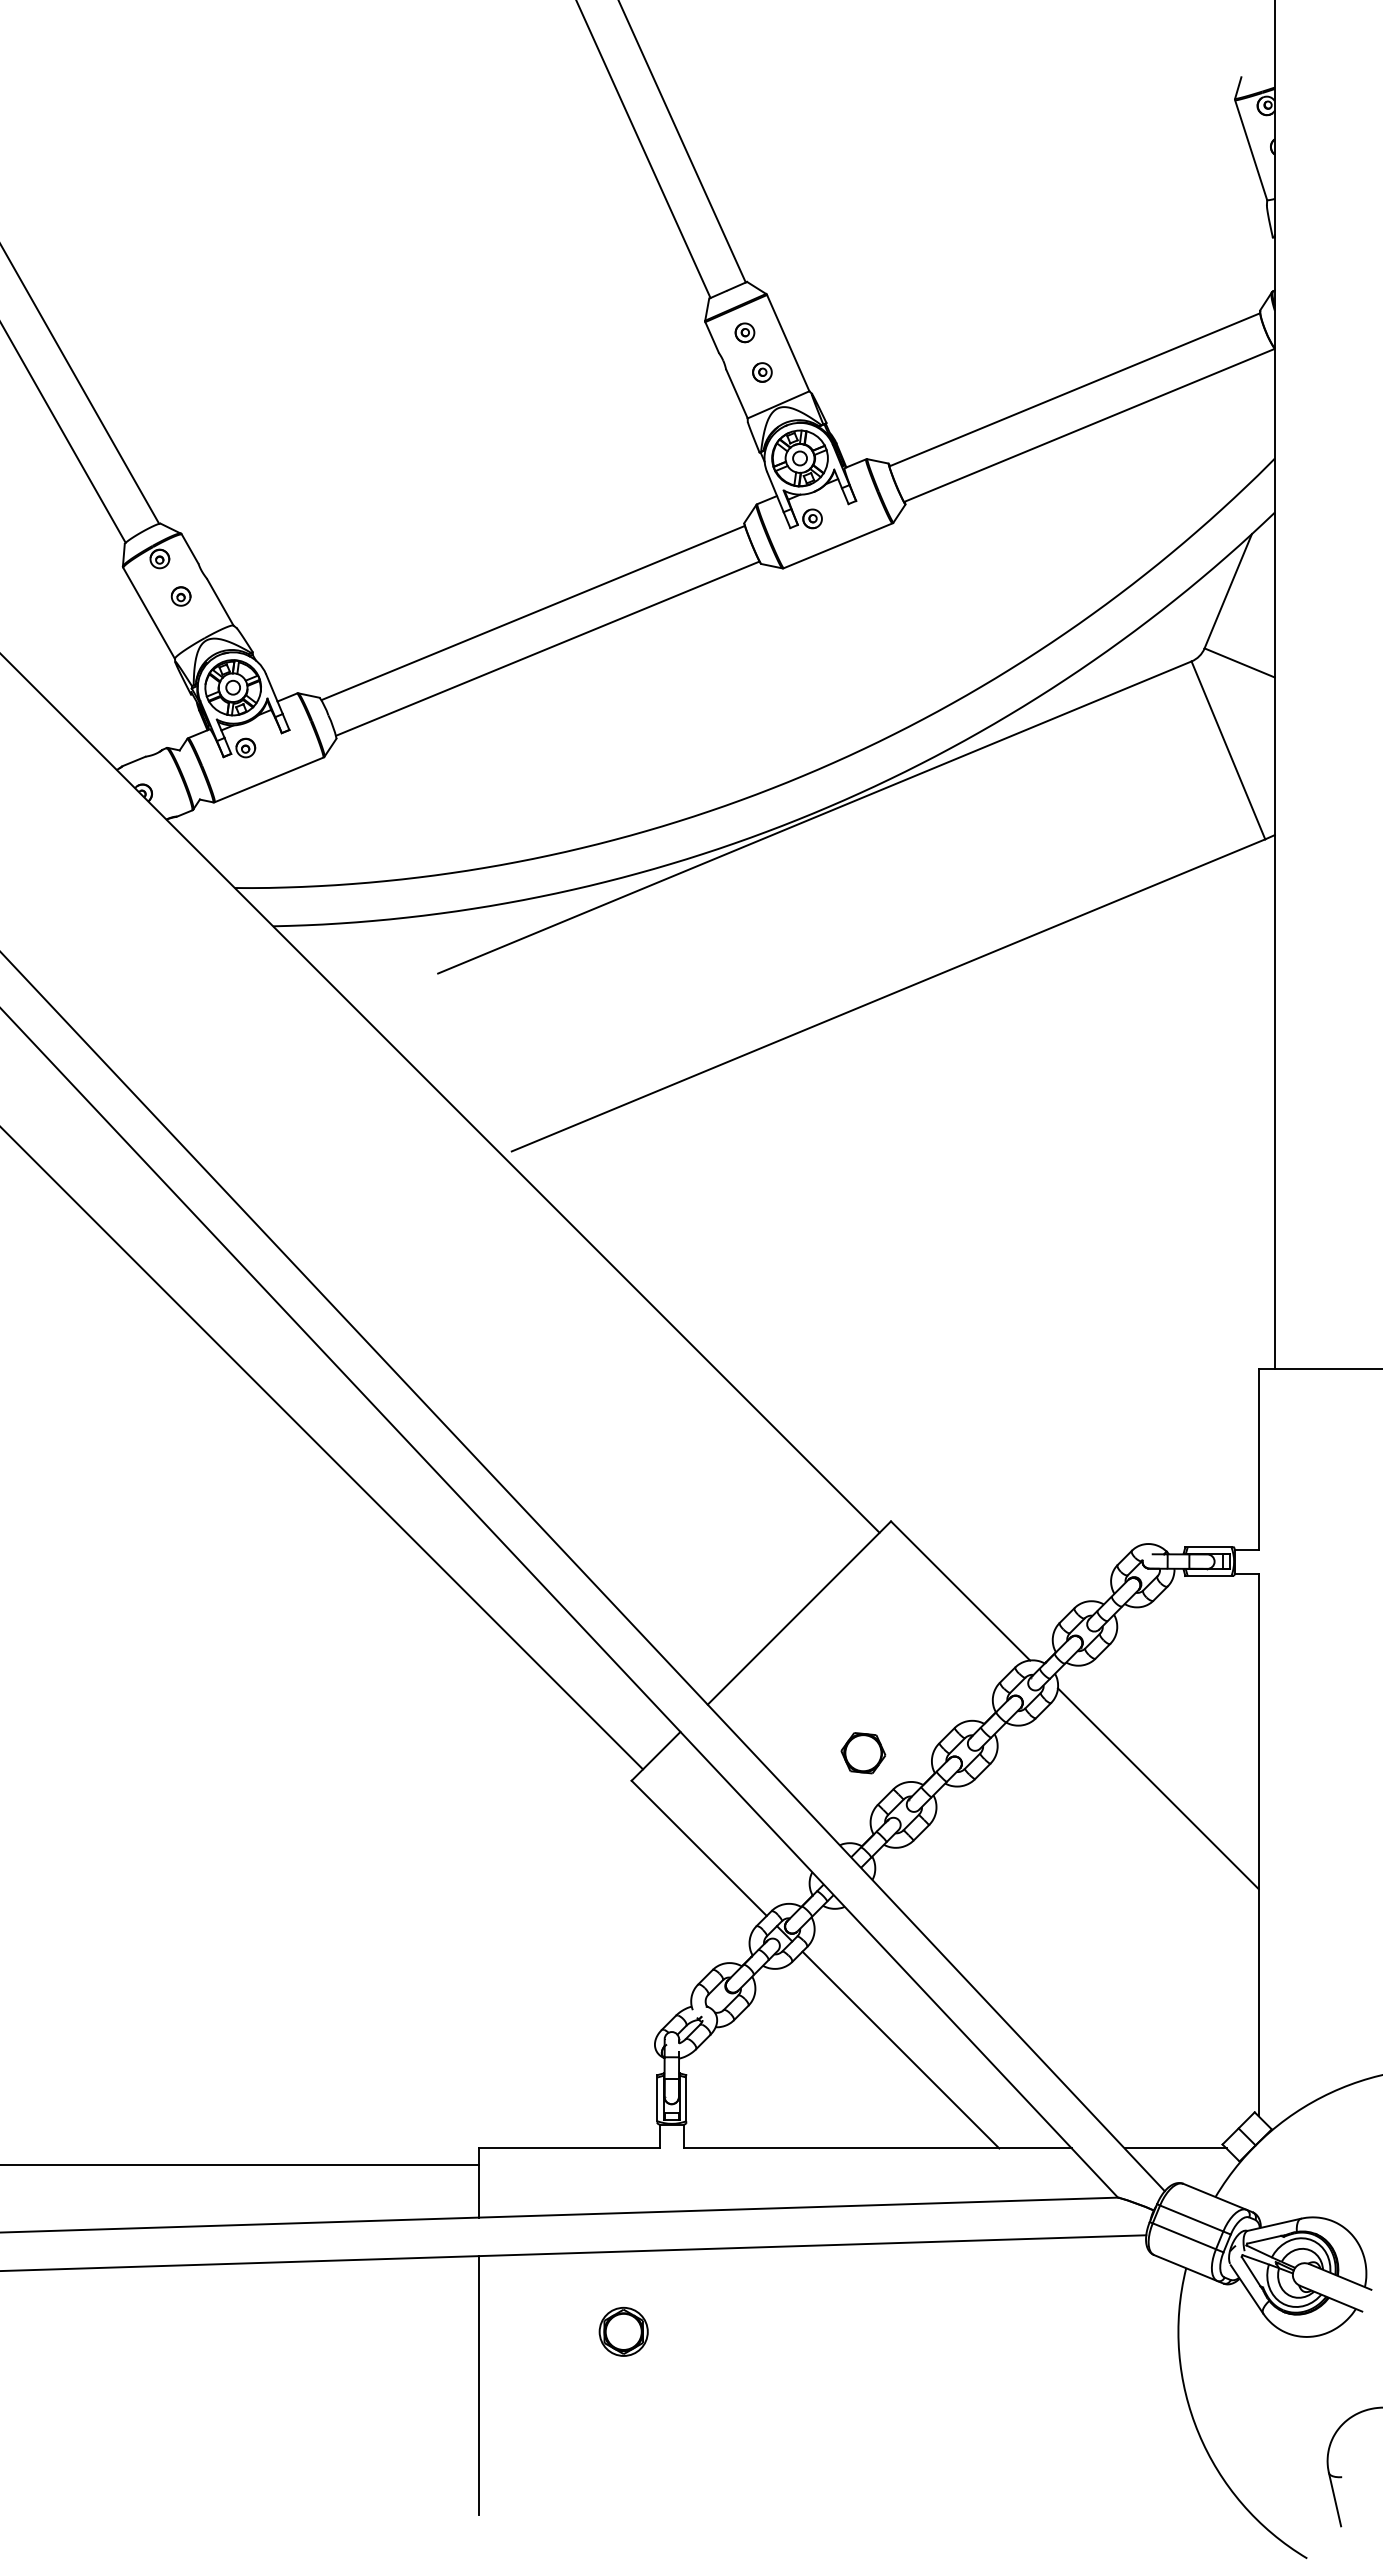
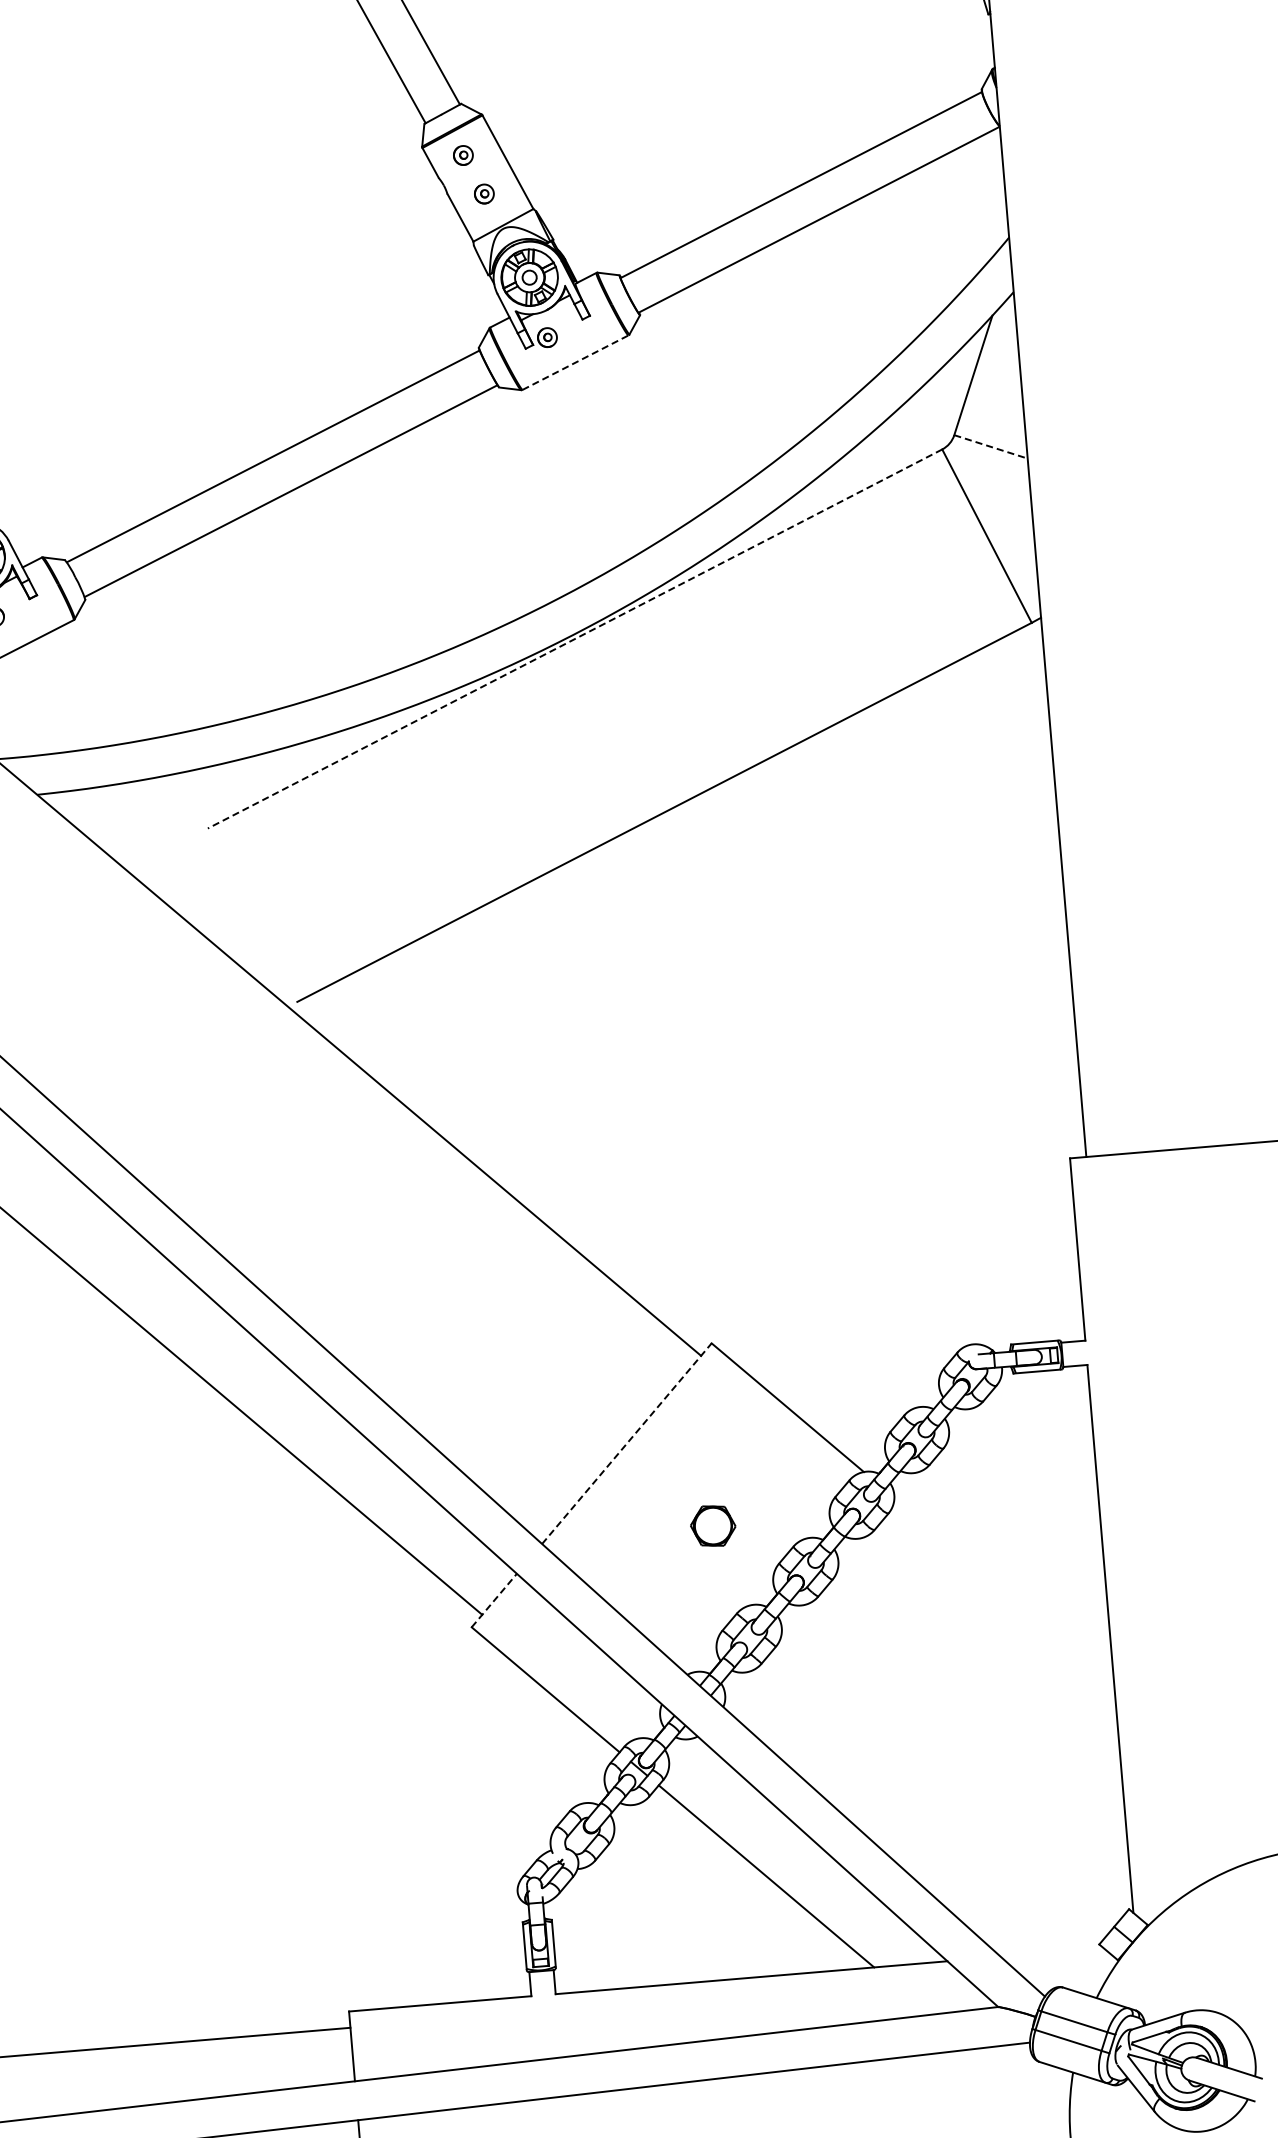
line: (838, 545) -> (575, 362), solid -> dashed
line: (1240, 663) -> (991, 447), solid -> dashed
line: (814, 817) -> (574, 639), solid -> dashed
line: (799, 1613) -> (627, 1444), solid -> dashed
part: (863, 1753) -> (713, 1526), moved
line: (656, 1756) -> (494, 1600), solid -> dashed
line: (1157, 1788) -> (1003, 1590), removed
line: (1175, 2148) -> (1052, 1952), removed

